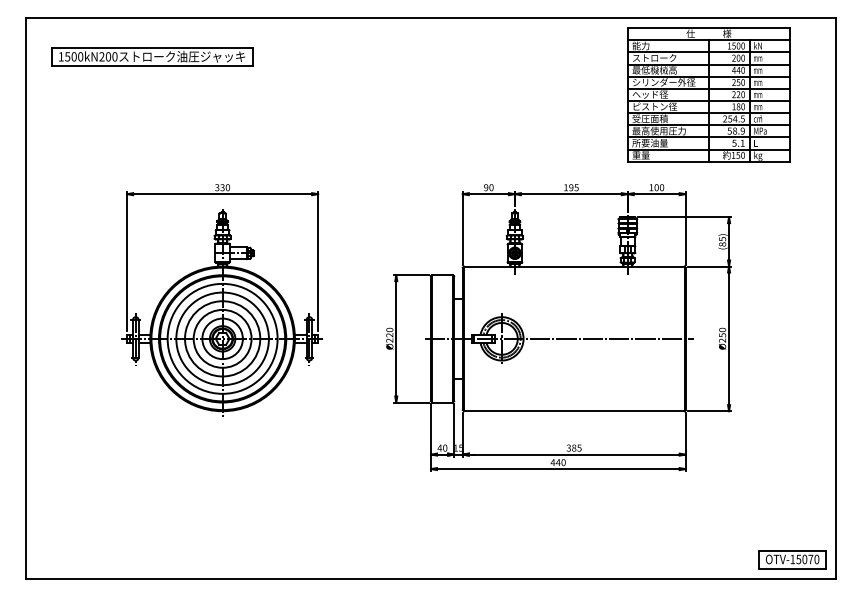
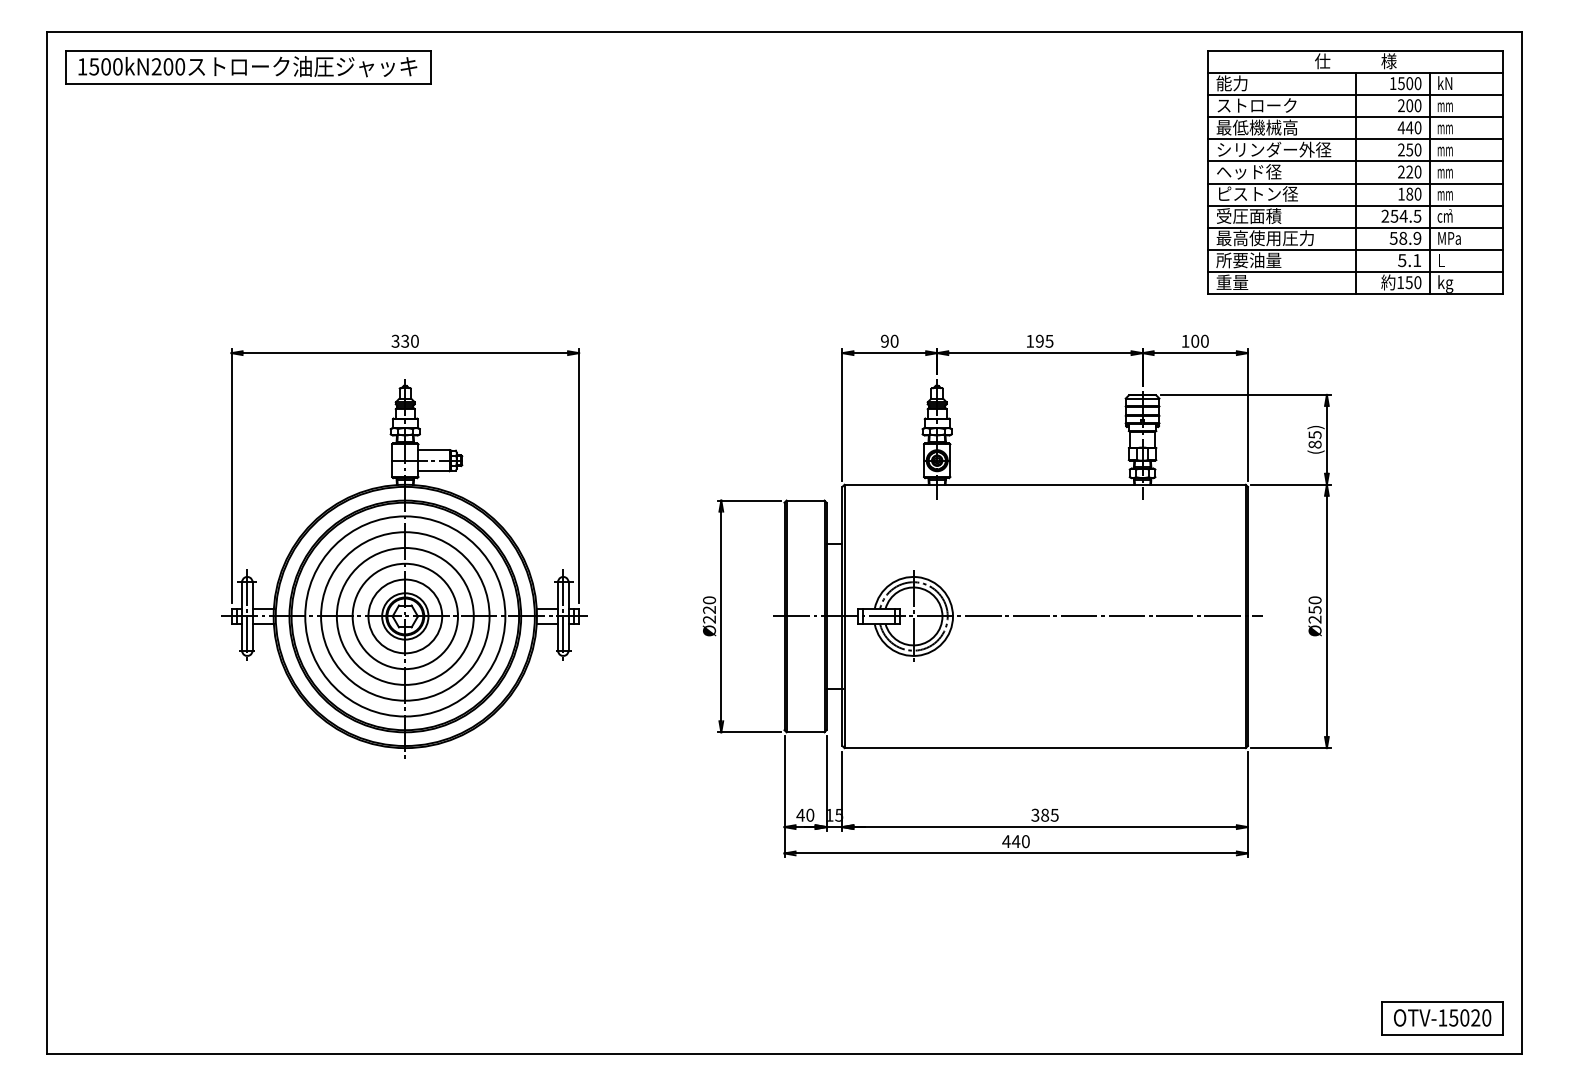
part: (152, 56) -> (248, 66), moved
part: (708, 94) -> (1355, 171), moved
text: (810, 559) -> (1475, 1017), OTV-15070 -> OTV-15020

